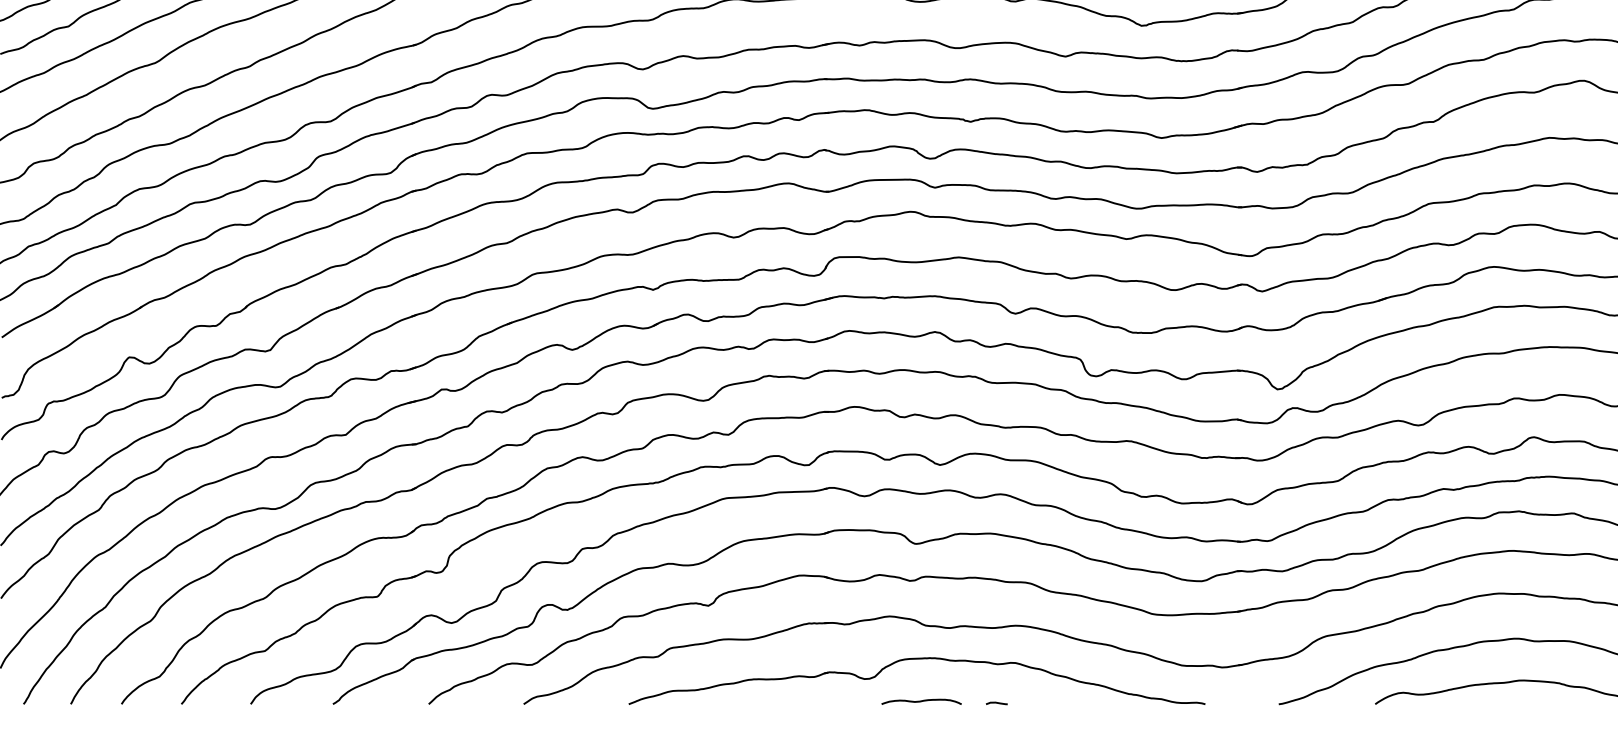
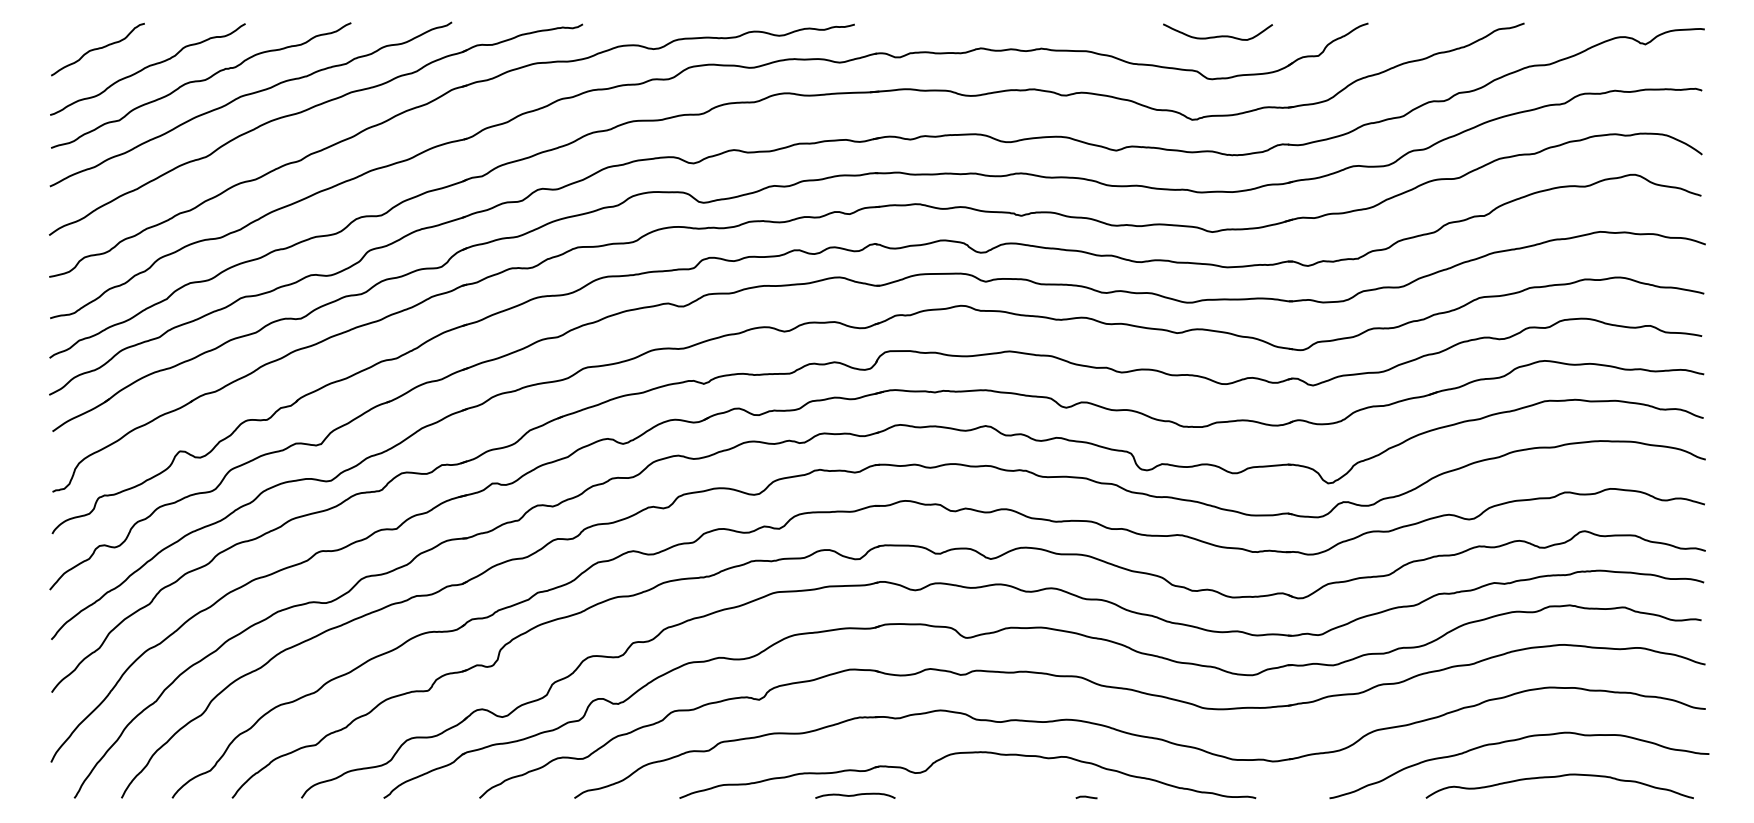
curve: (921, 701) -> (855, 795), moved
curve: (996, 703) -> (1086, 797), moved

